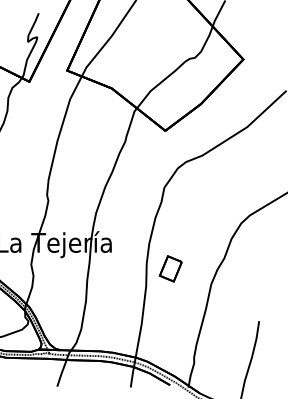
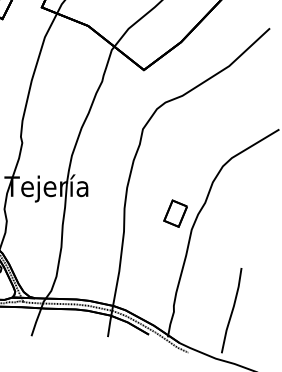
part: (170, 268) -> (175, 213), moved

